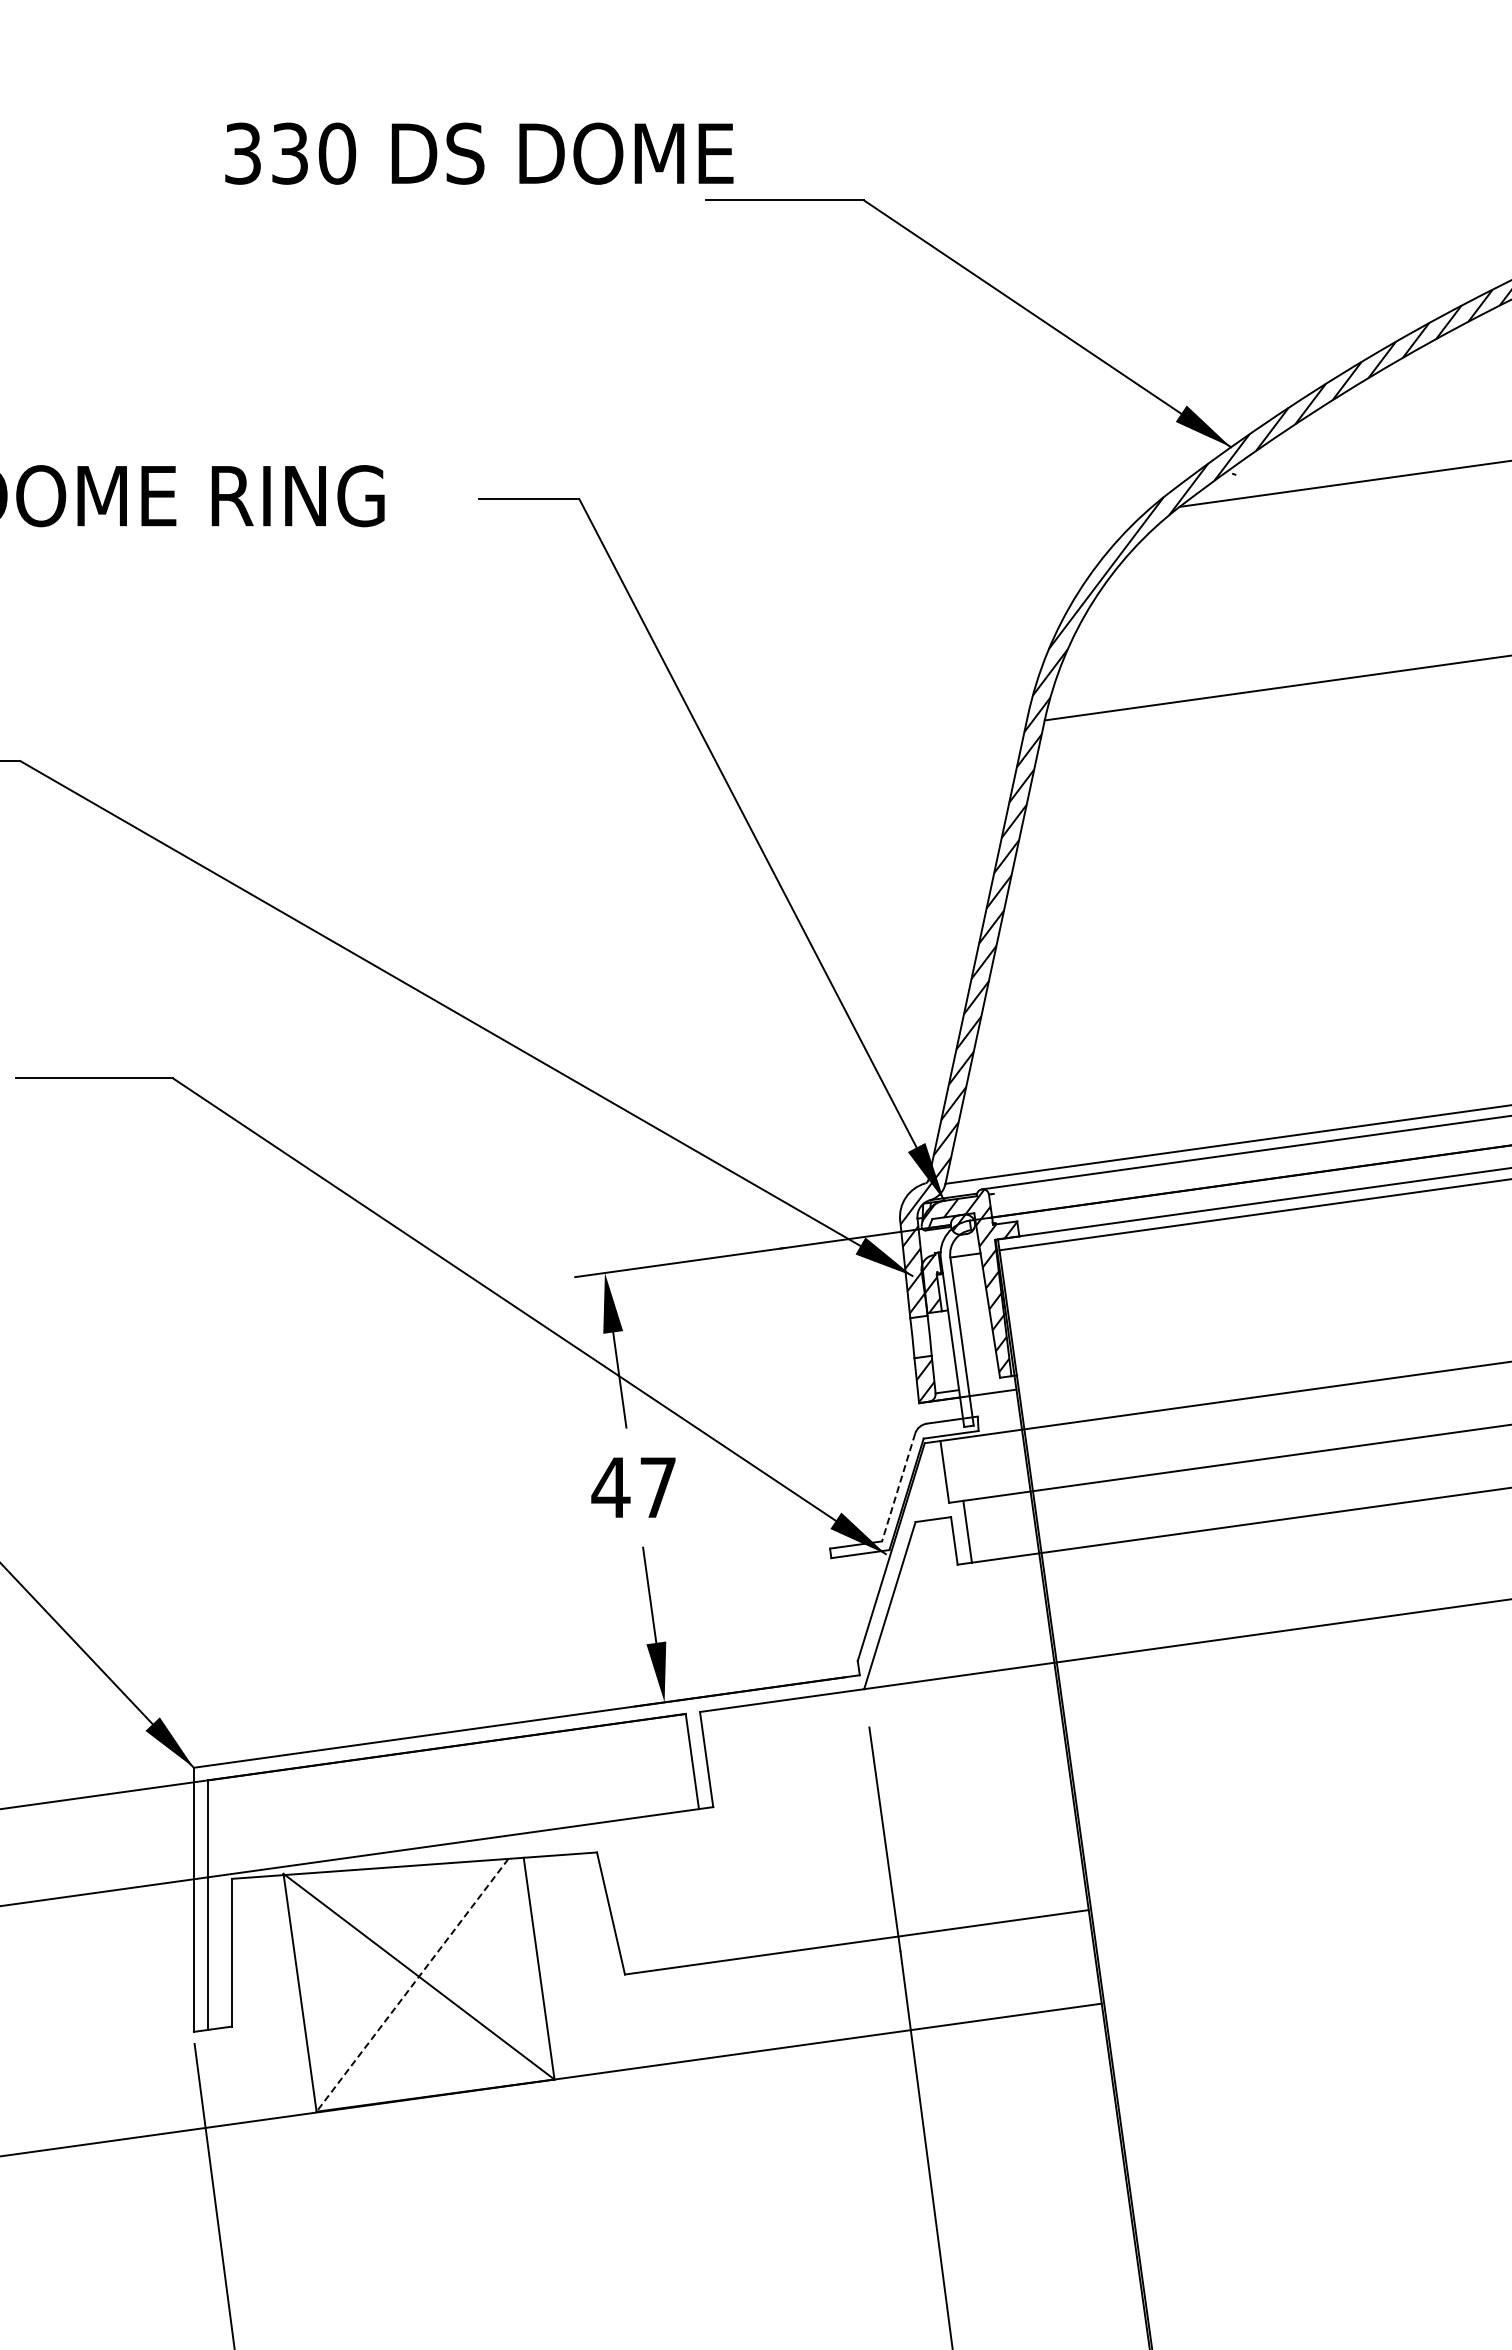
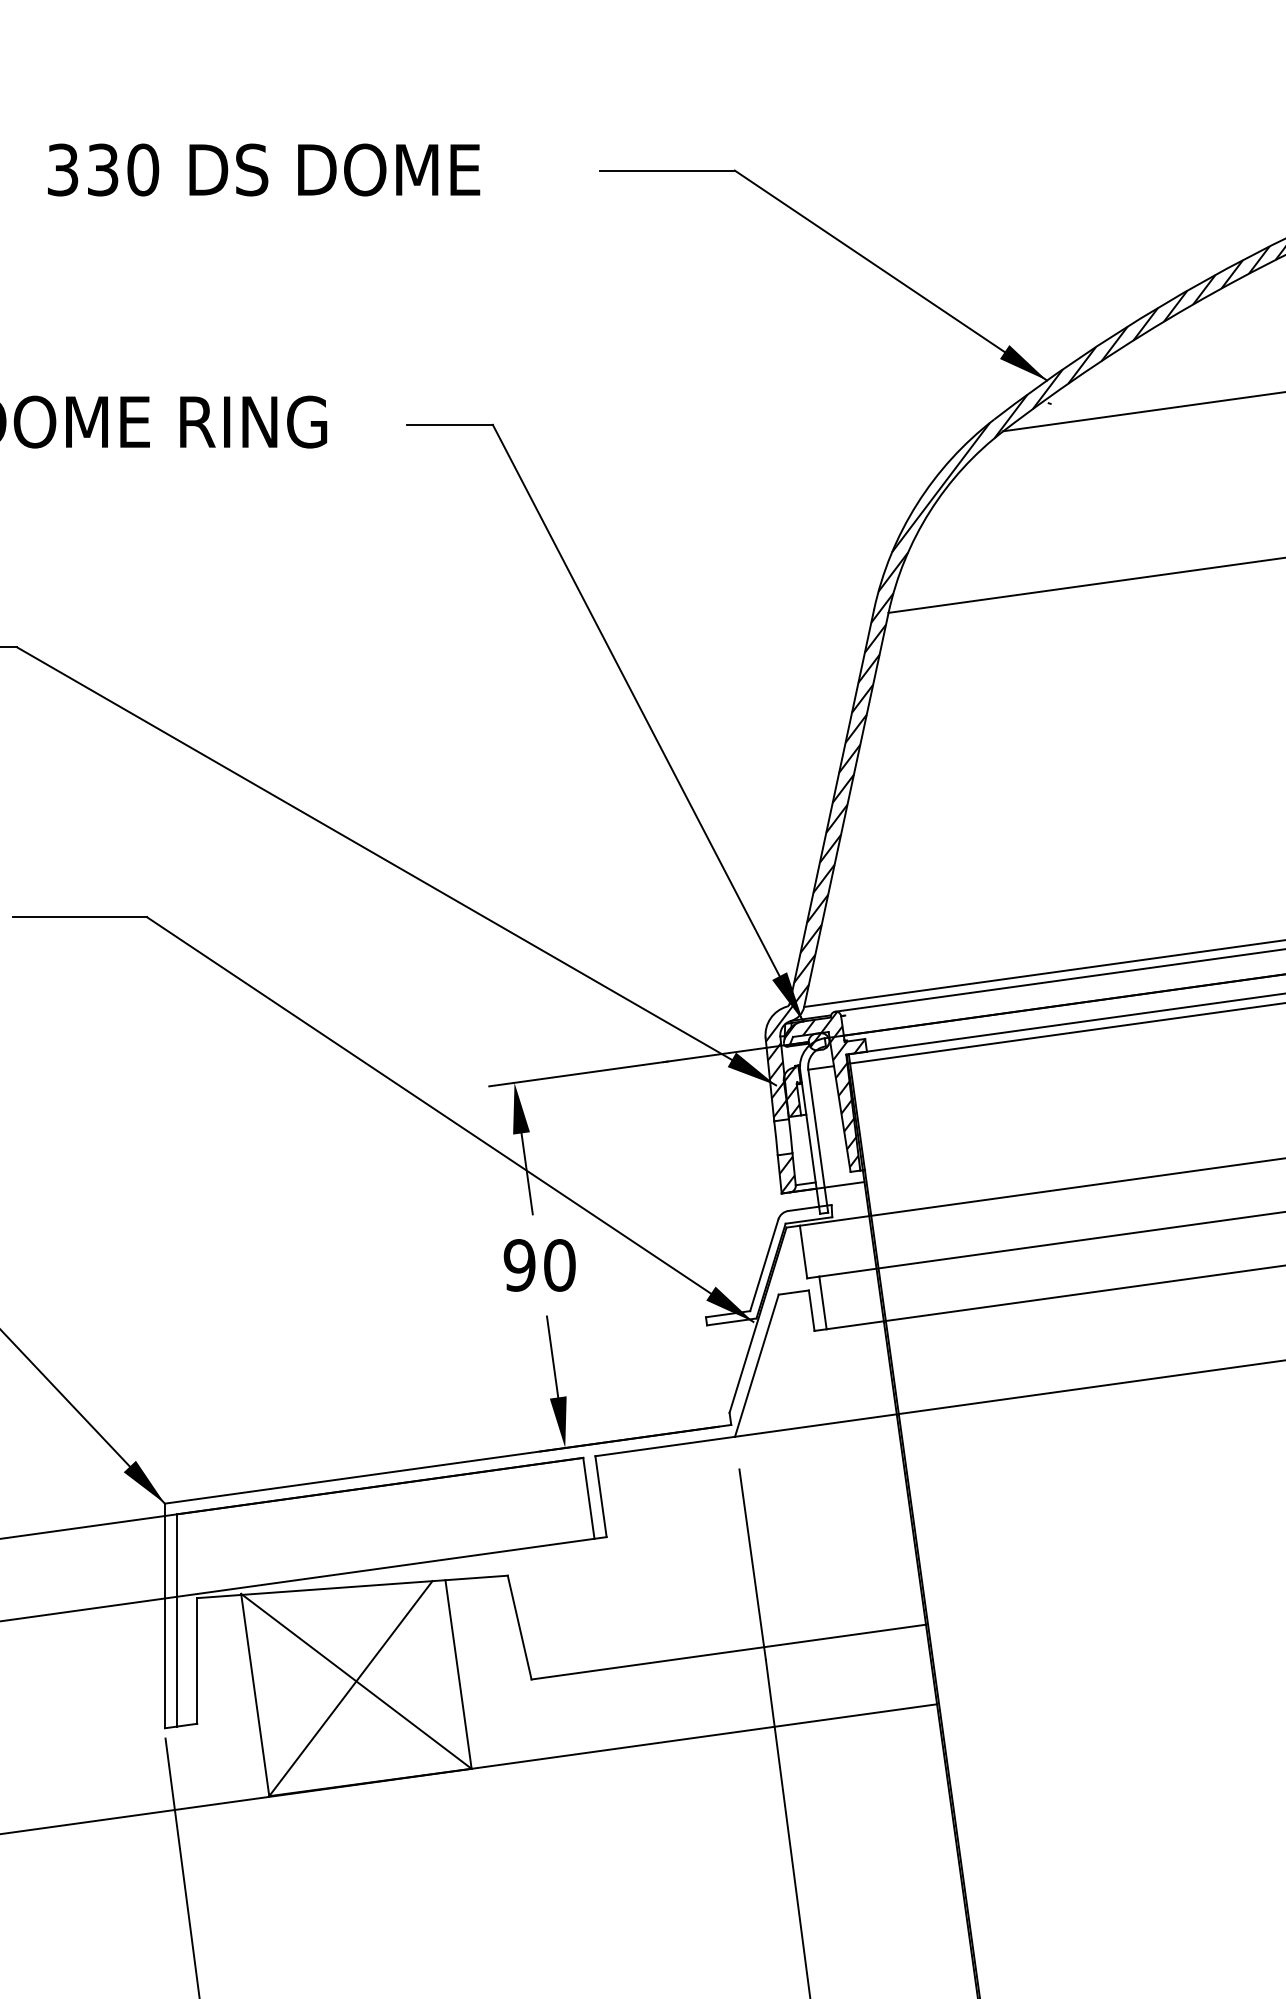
text: (479, 153) -> (264, 169), moved
text: (633, 1487) -> (538, 1265), 47 -> 90
line: (898, 1488) -> (764, 1266), dashed -> solid
line: (412, 1985) -> (350, 1688), dashed -> solid

